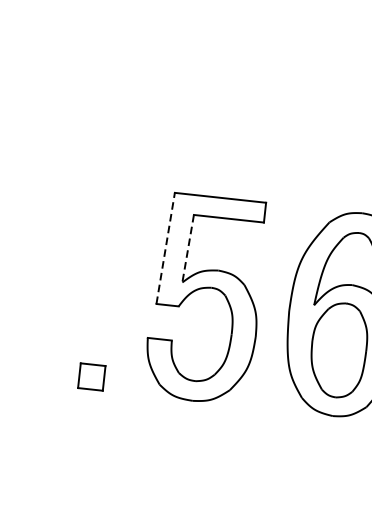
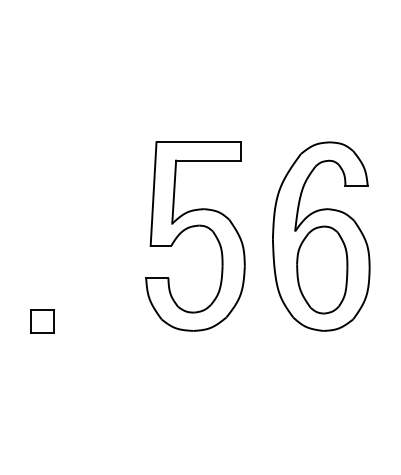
line: (165, 248) -> (153, 194), dashed -> solid
line: (188, 249) -> (174, 192), dashed -> solid
part: (91, 377) -> (42, 321), moved

